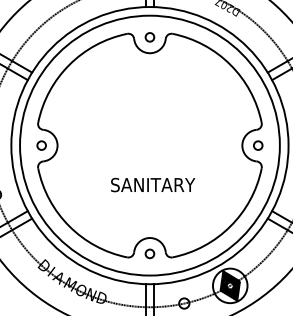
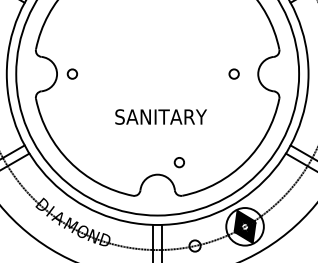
circle: (41, 145) -> (72, 73), moved
circle: (258, 145) -> (234, 73), moved
circle: (149, 253) -> (178, 162), moved

